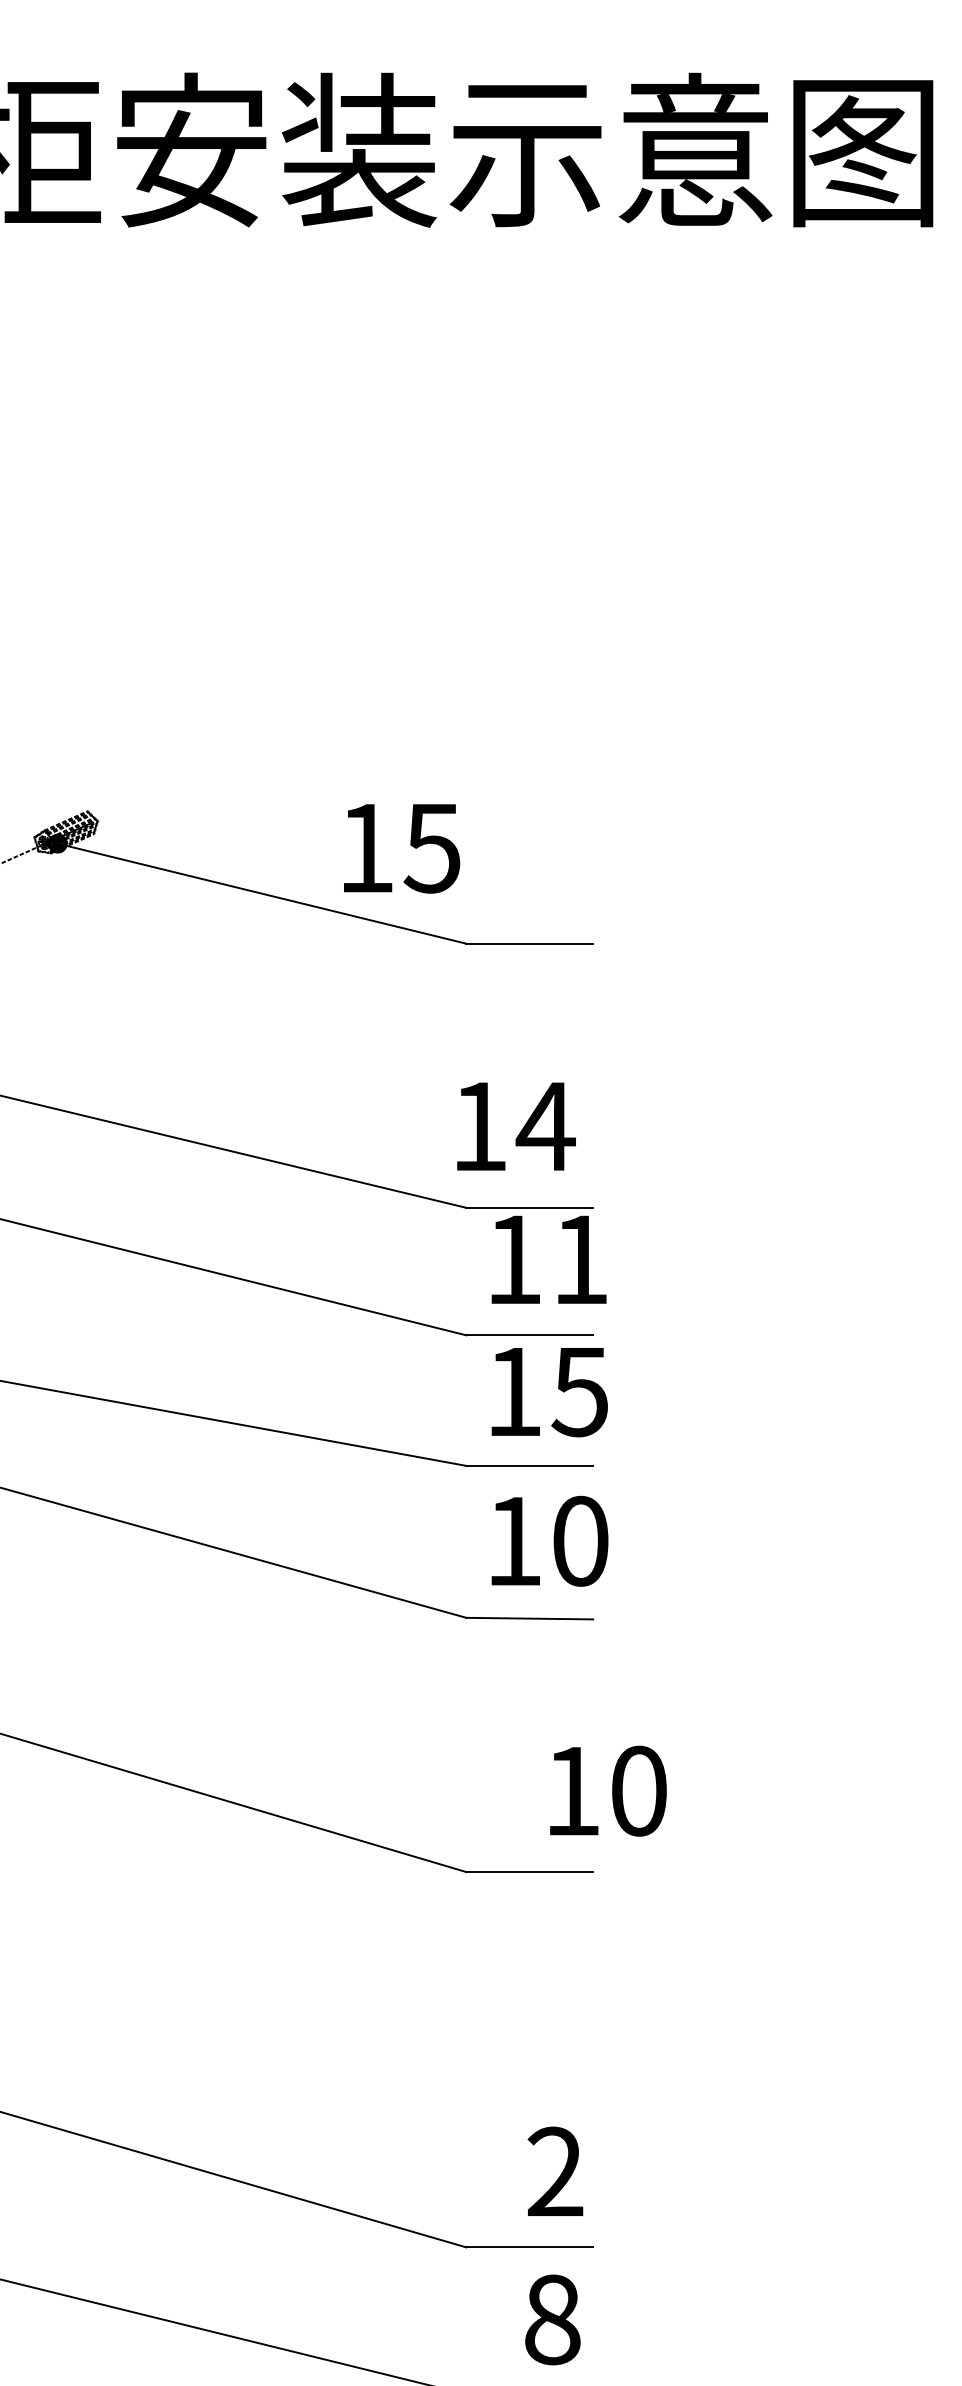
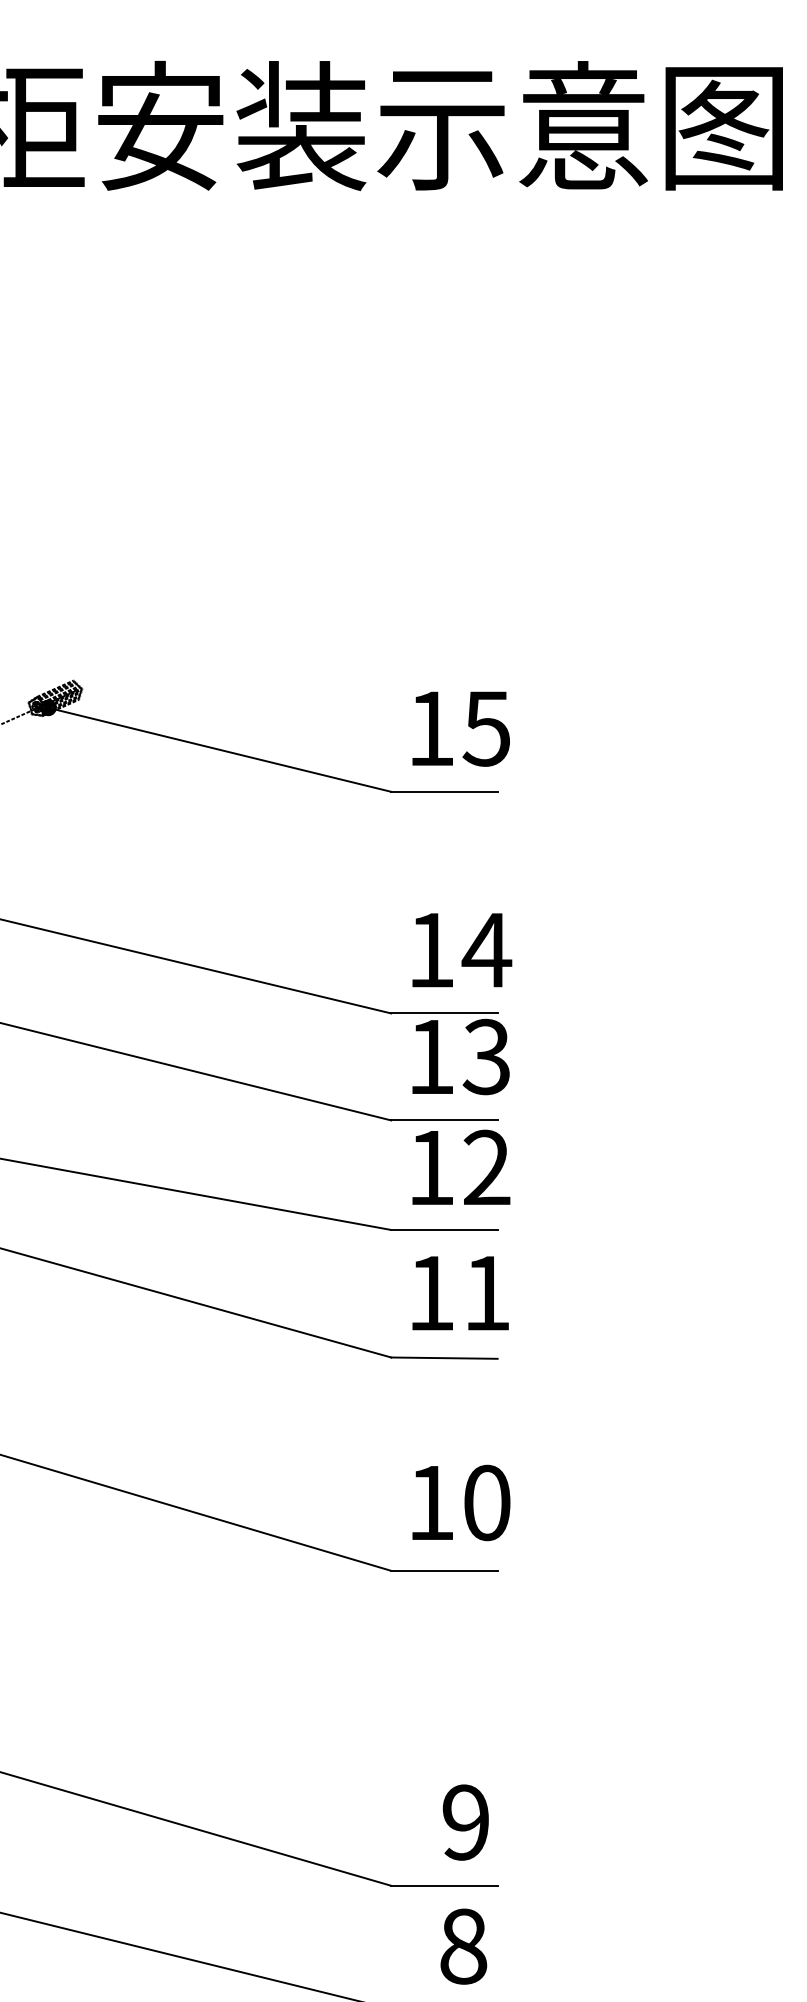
text: (401, 848) -> (460, 728), moved
text: (516, 1126) -> (462, 950), moved
text: (578, 1259) -> (485, 1056), 11 -> 13
text: (579, 1391) -> (486, 1167), 15 -> 12
text: (581, 1541) -> (487, 1293), 10 -> 11
text: (608, 1790) -> (461, 1502), moved
text: (554, 2171) -> (465, 1822), 2 -> 9

